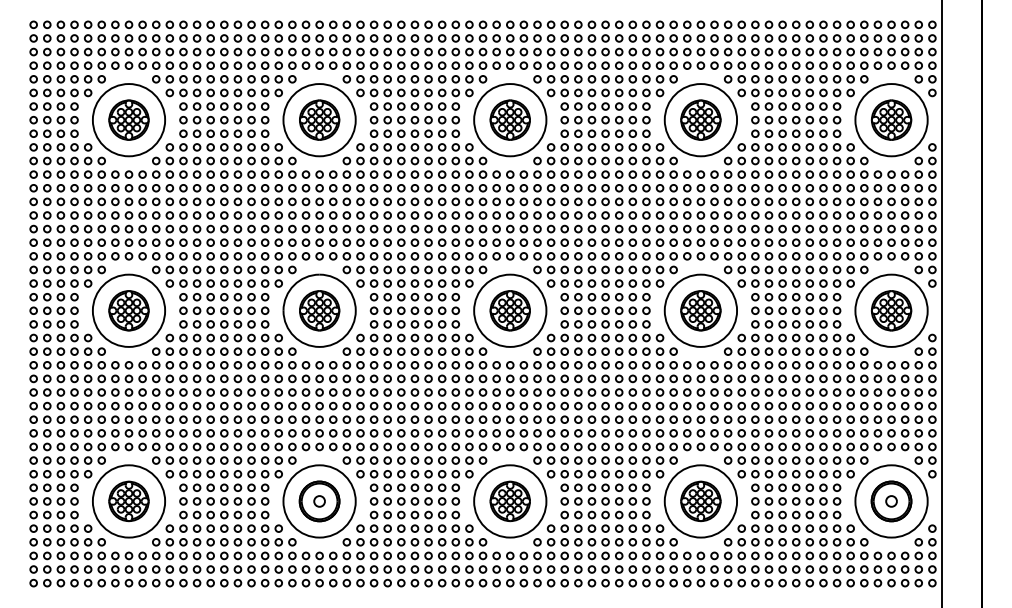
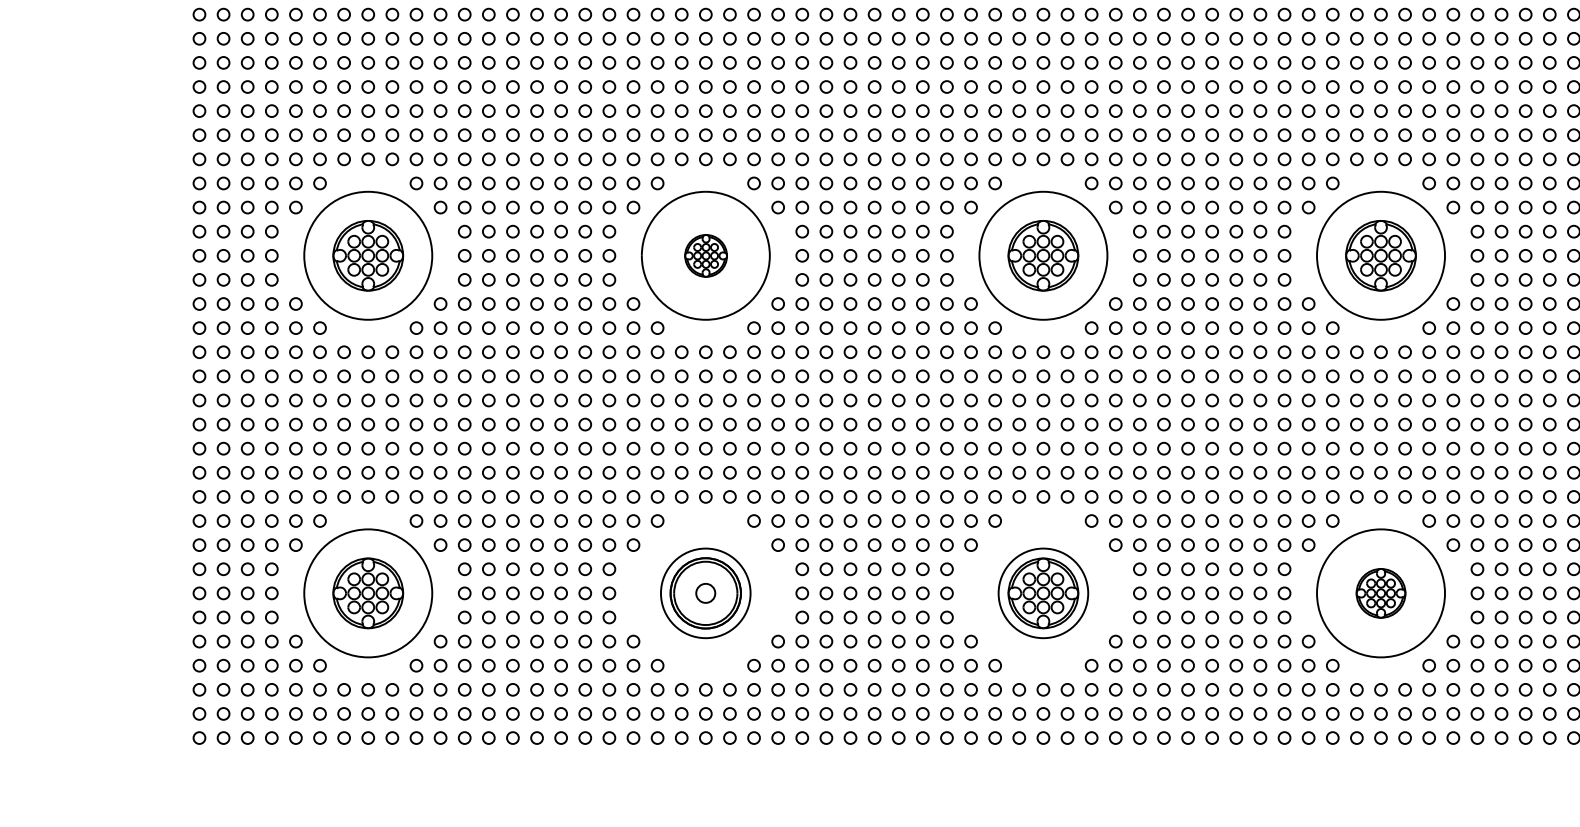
part: (319, 310) -> (705, 255), size x0.6
circle: (319, 501) -> (705, 593), size x0.7
circle: (510, 501) -> (1043, 593), size x0.7
part: (700, 501) -> (1380, 593), size x0.7

